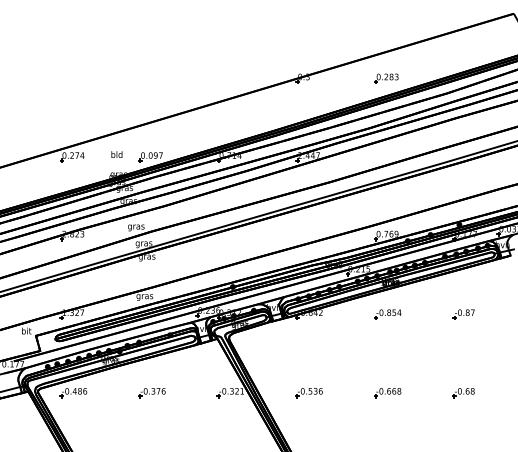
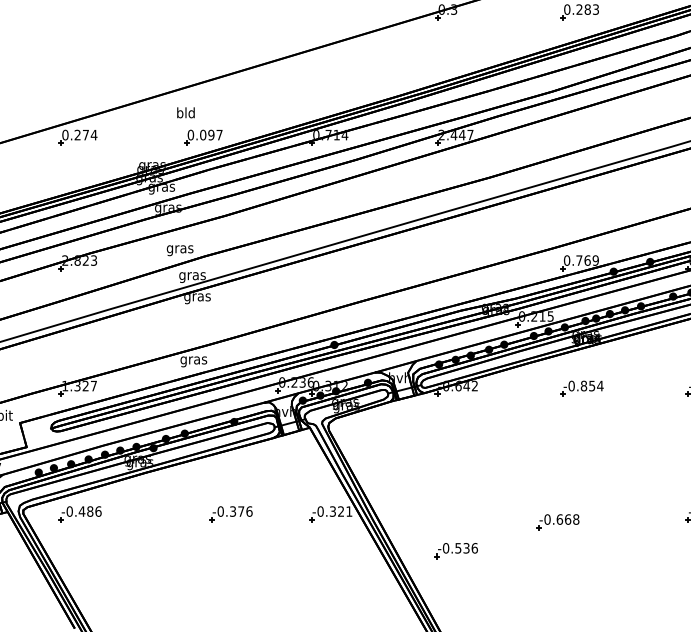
text: (116, 154) -> (185, 112), moved
part: (151, 393) -> (229, 515), moved
part: (308, 393) -> (455, 551), moved
part: (387, 393) -> (557, 523), moved

